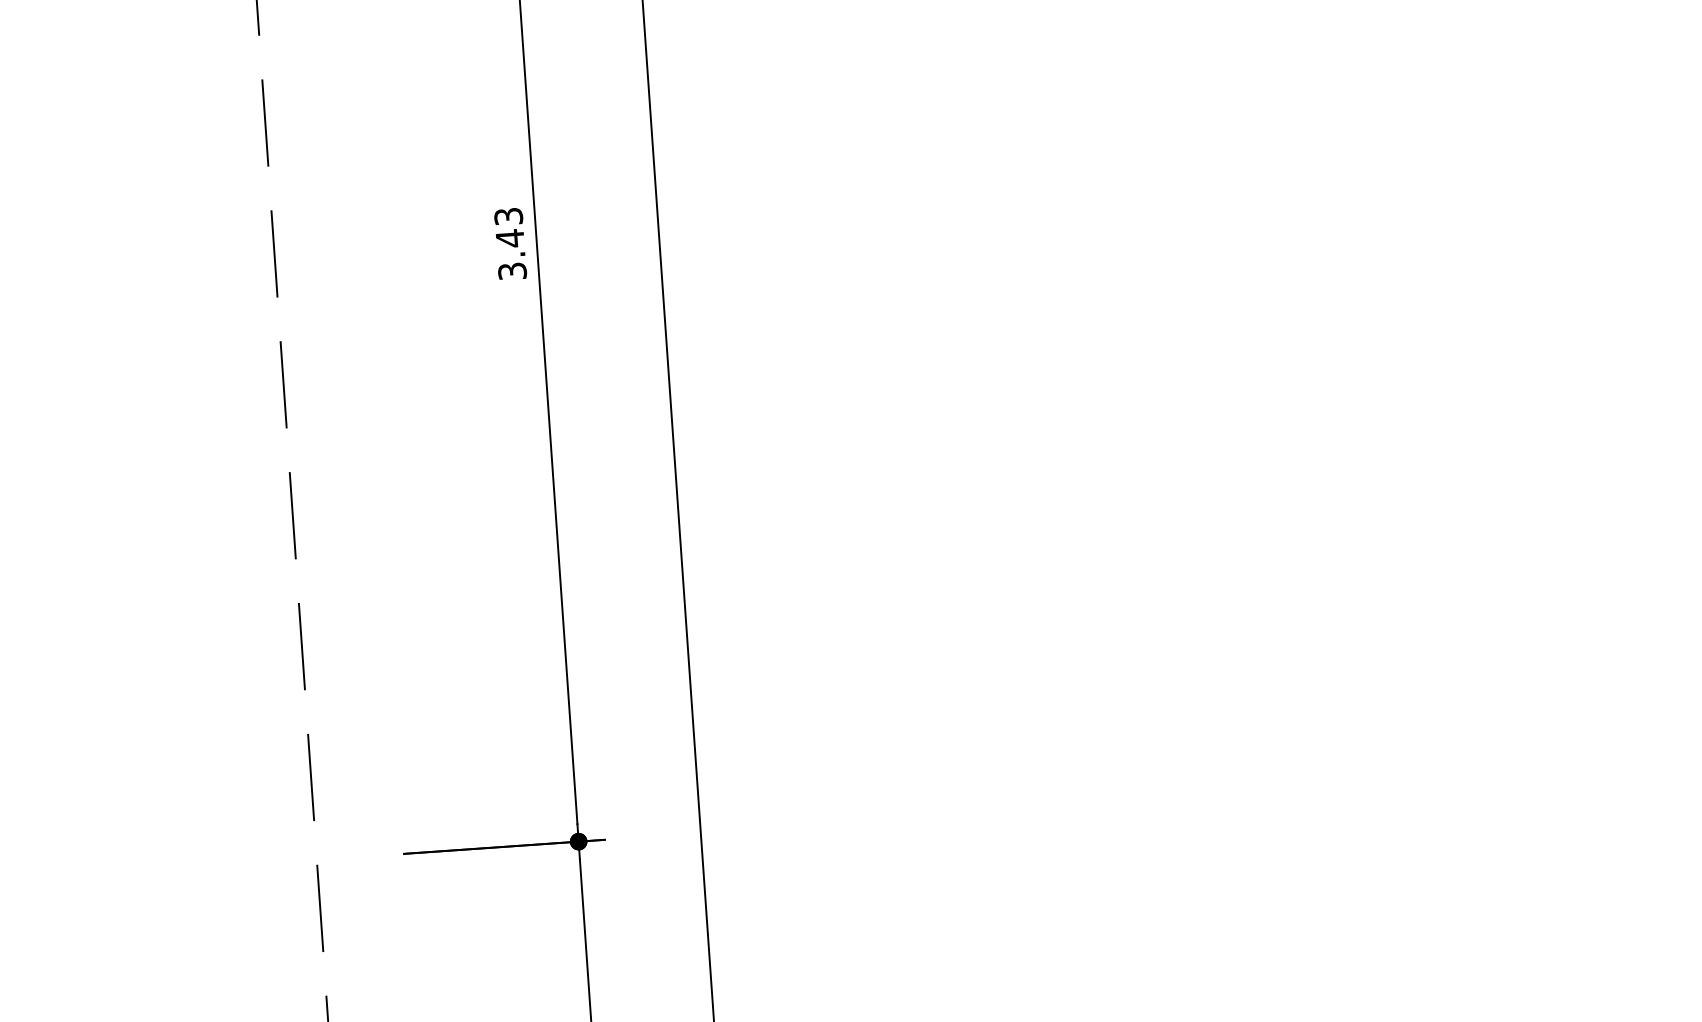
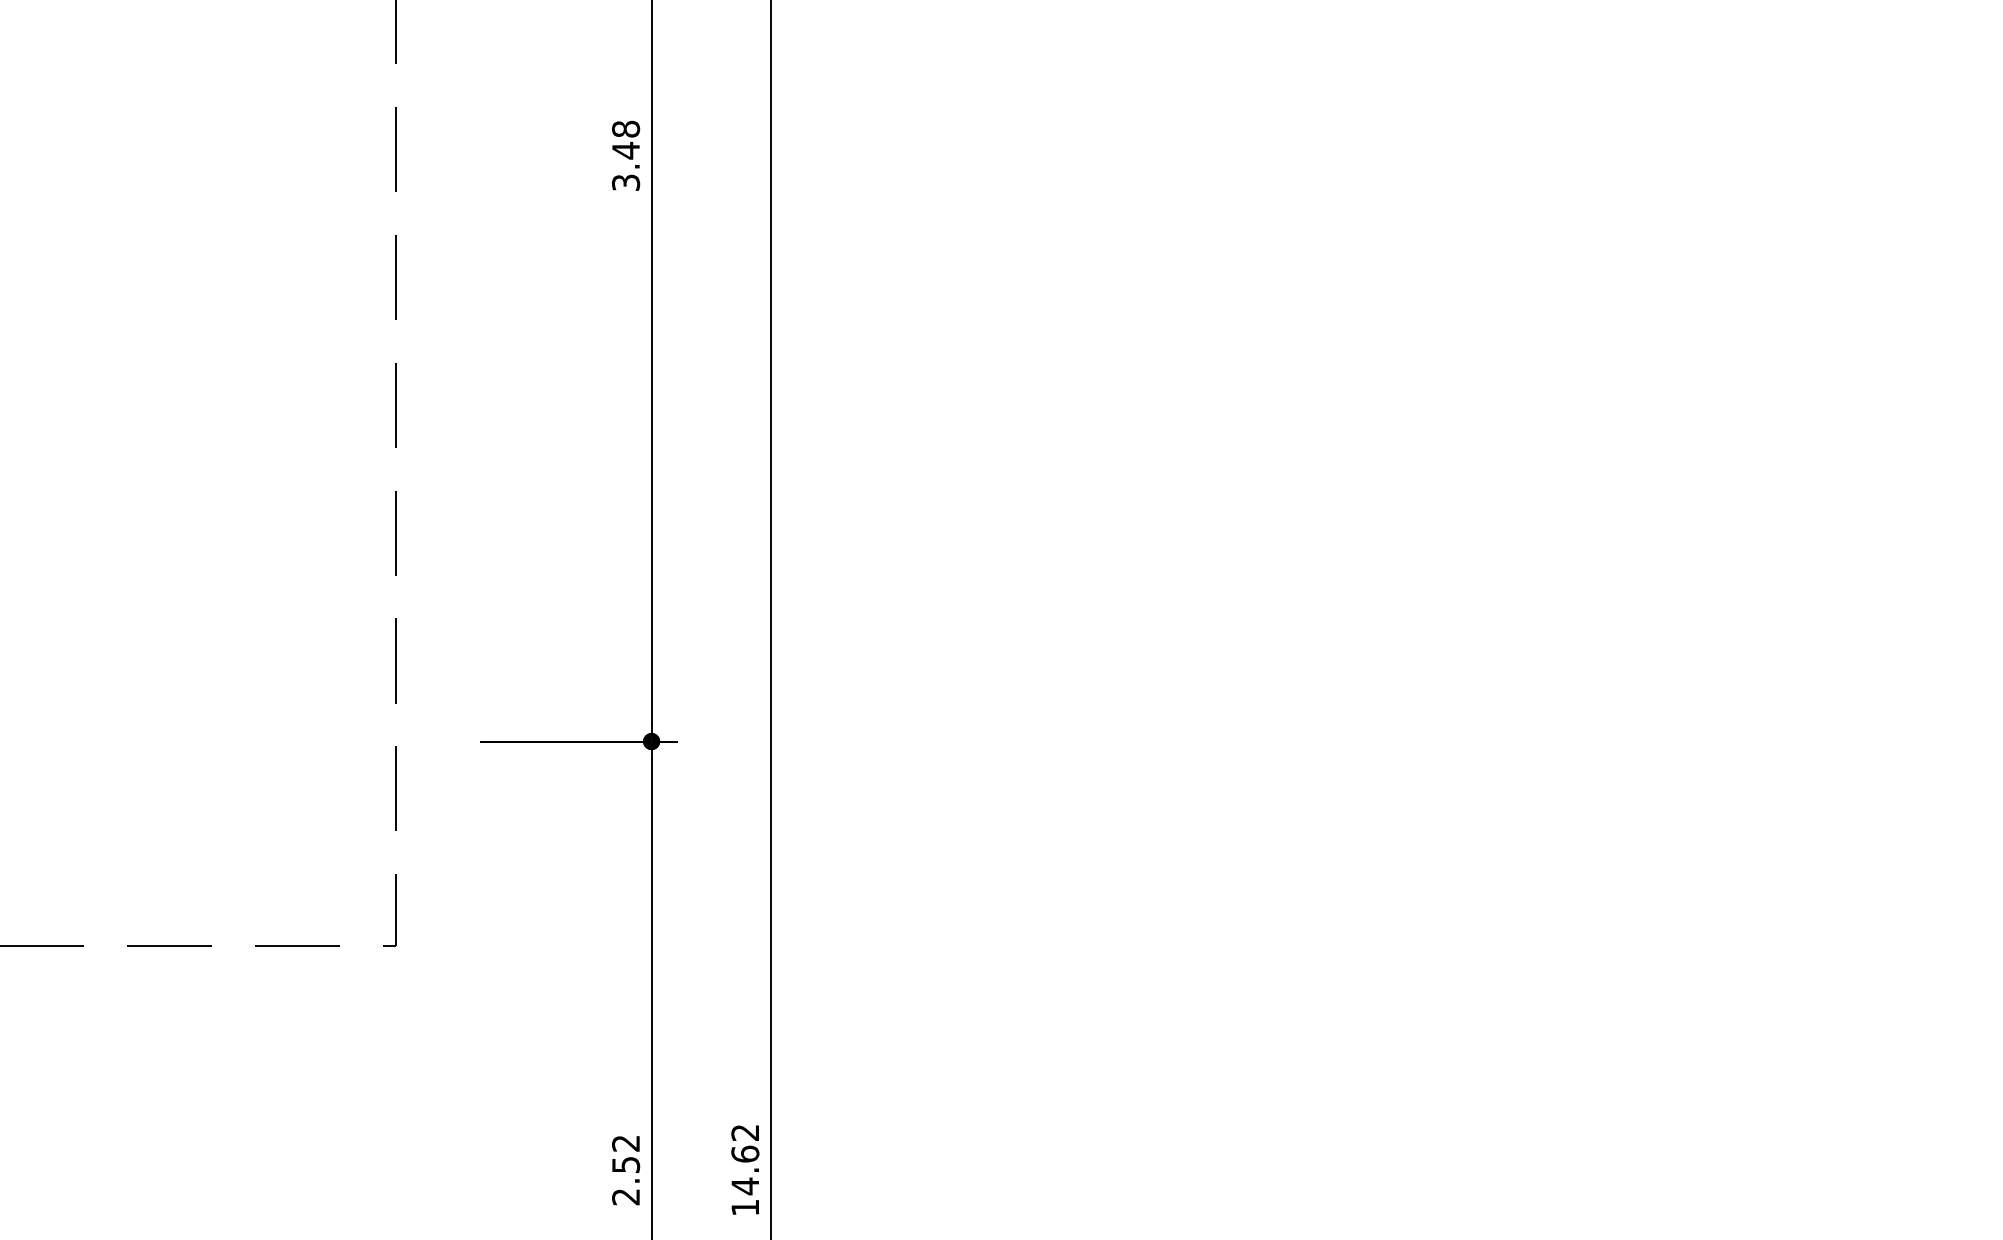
text: (509, 215) -> (626, 128), 3.43 -> 3.48

